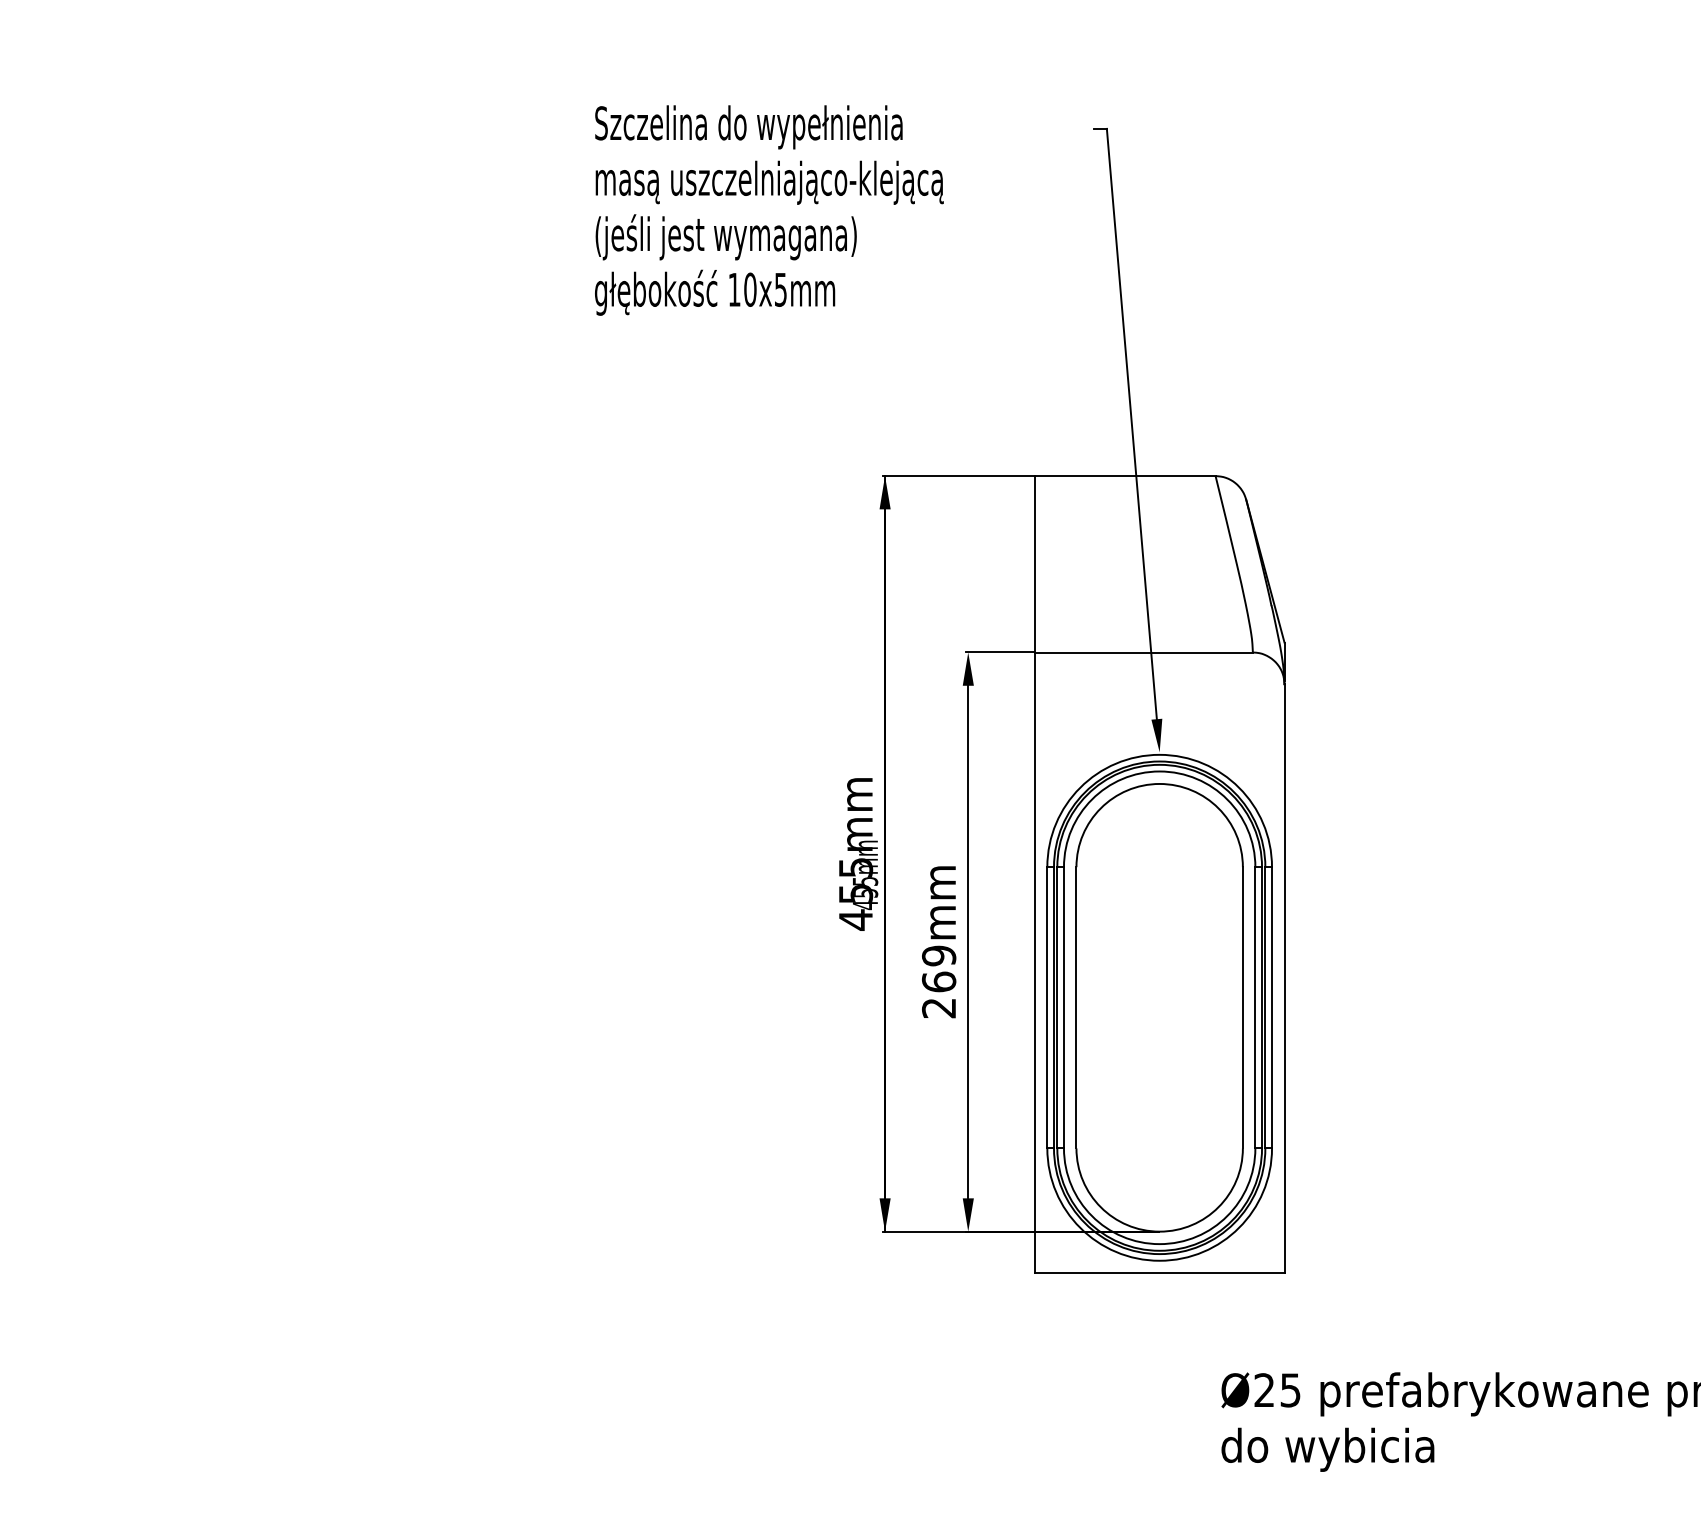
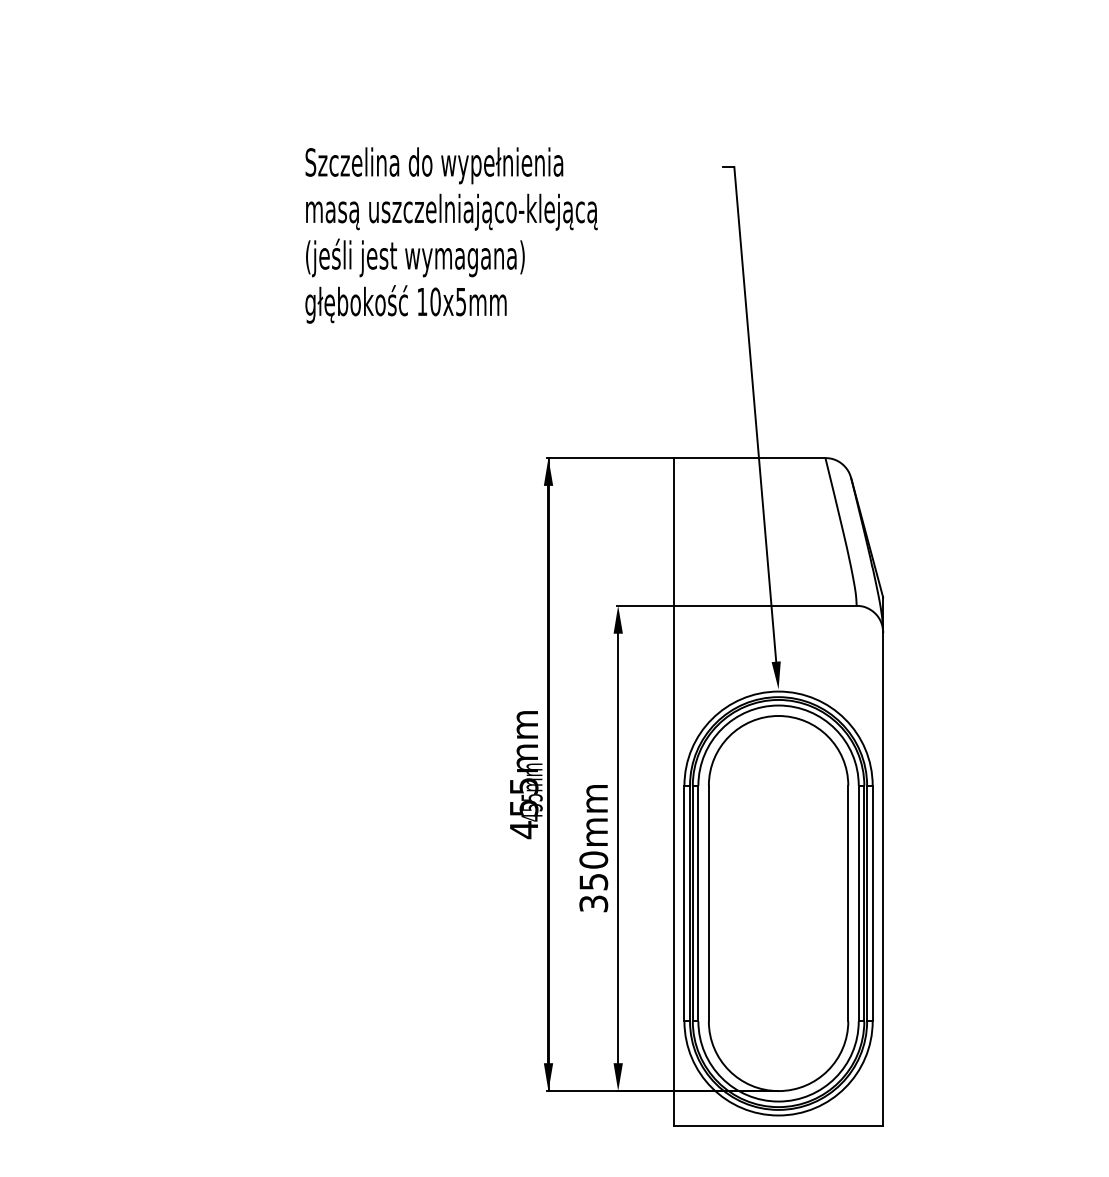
text: (939, 981) -> (594, 881), 269mm -> 350mm

